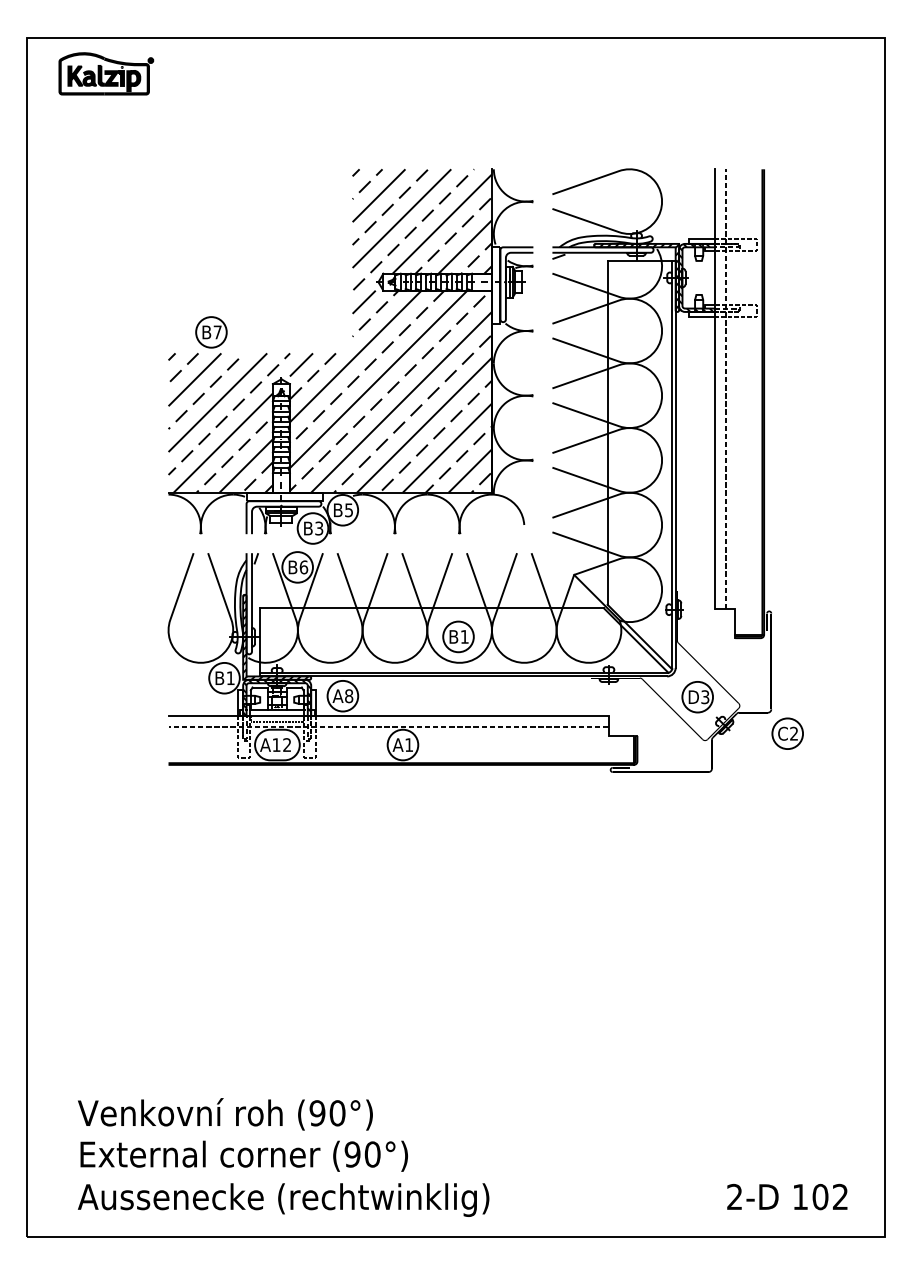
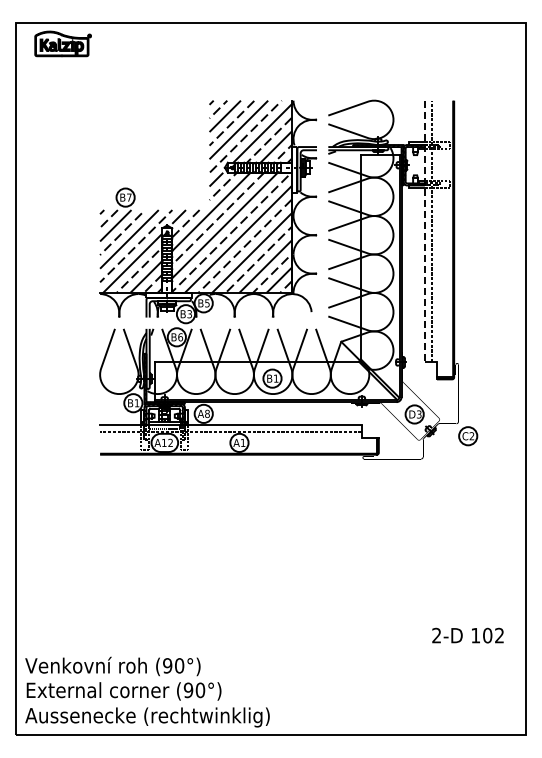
line: (714, 389) -> (424, 231), solid -> dashed
text: (283, 1156) -> (147, 691), moved
text: (786, 1196) -> (467, 635), moved

